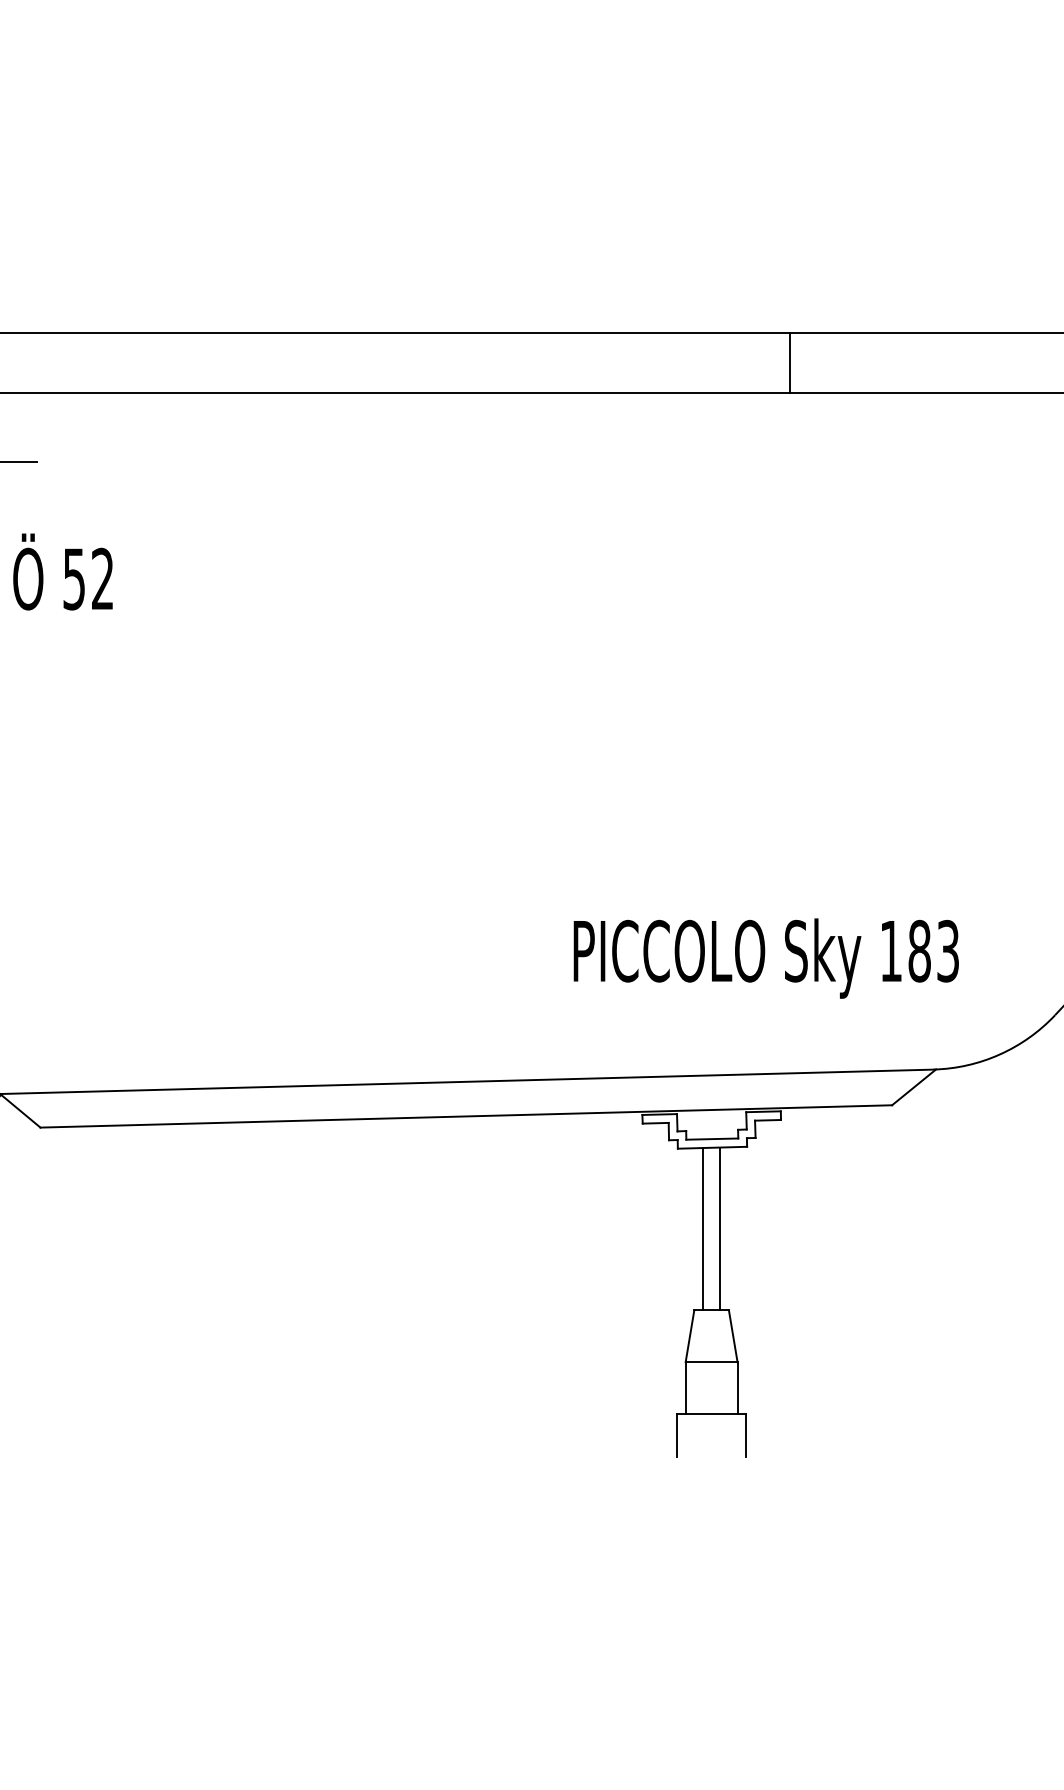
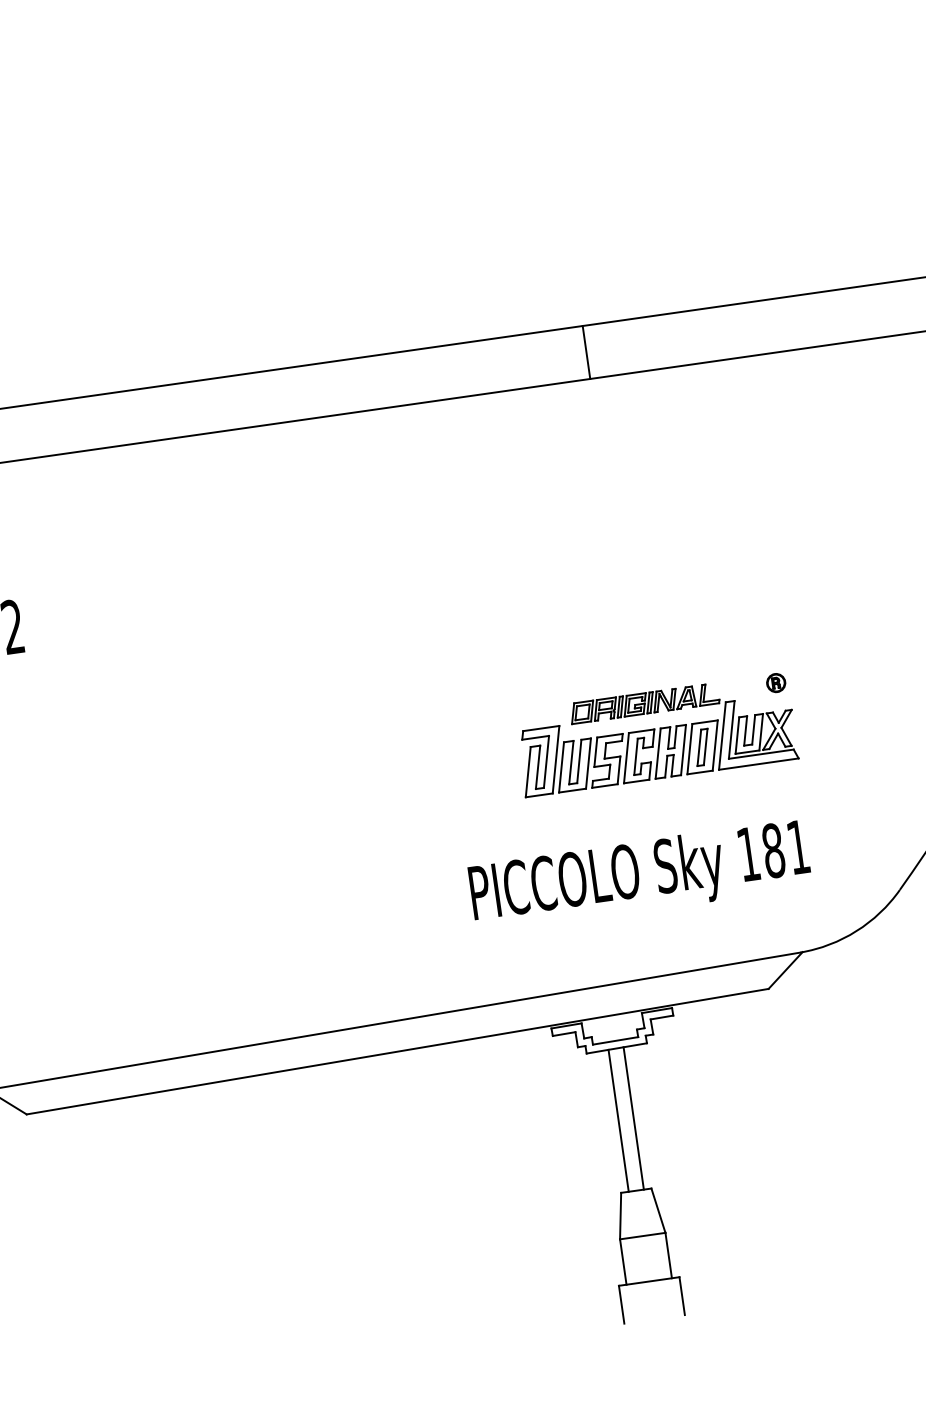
part: (806, 802) -> (656, 734), added
text: (947, 950) -> (797, 846), 183 -> 181

